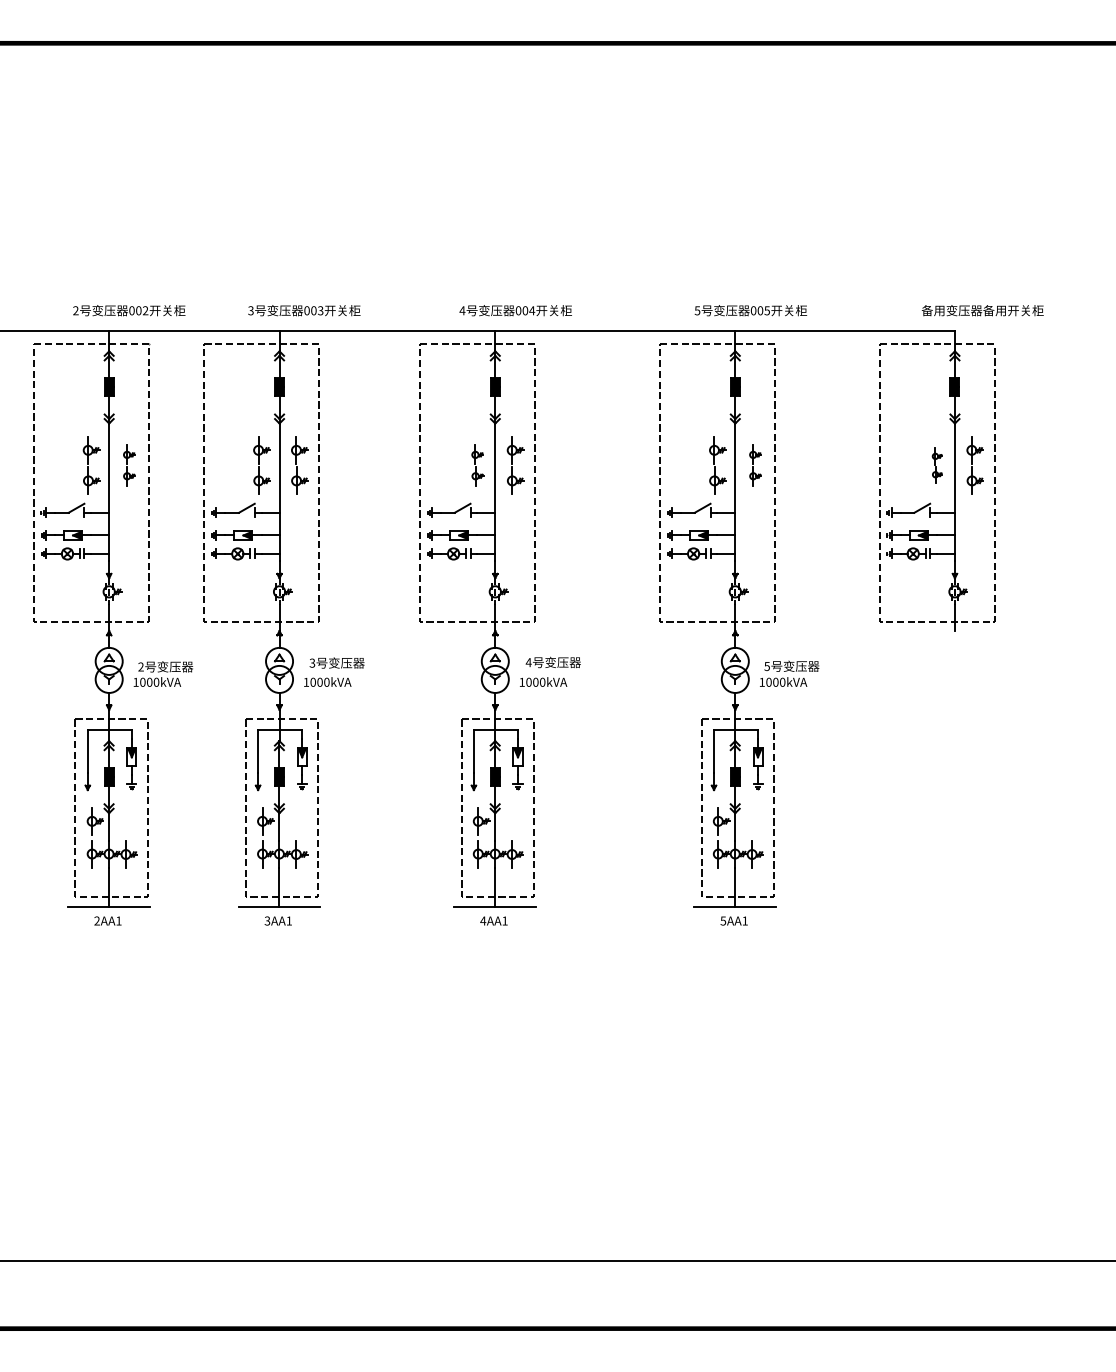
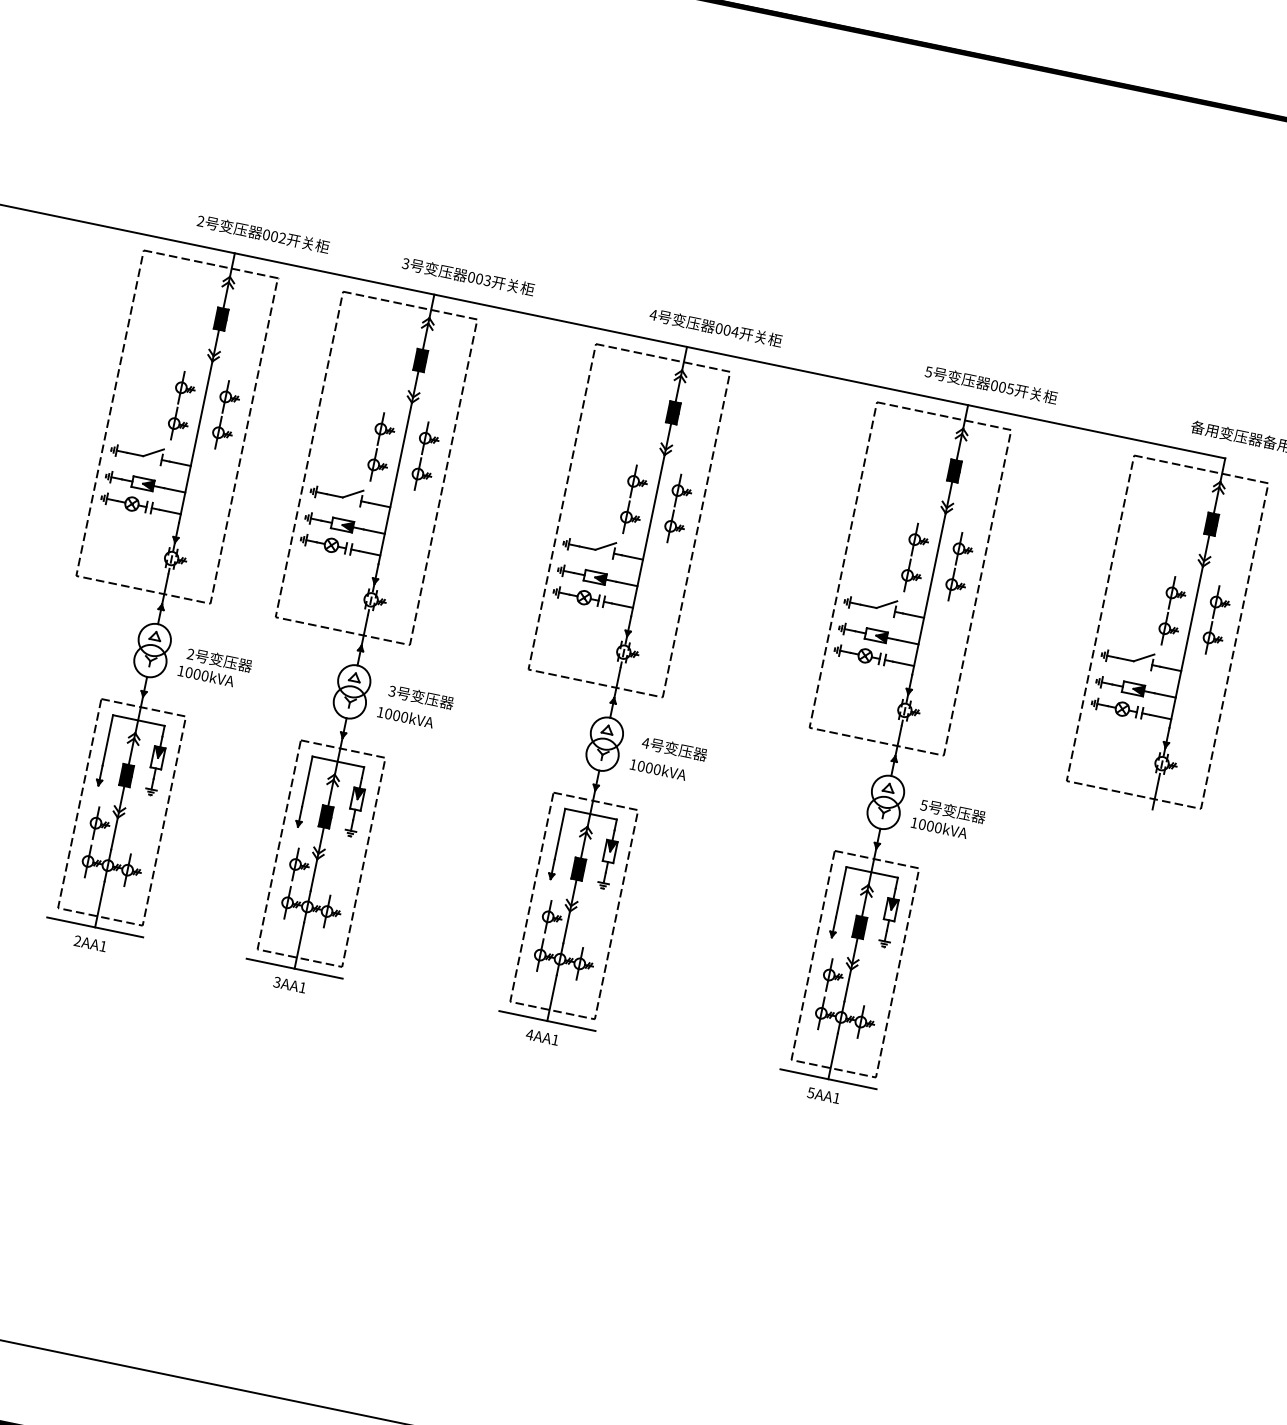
part: (129, 465) -> (226, 415), size x1.43
part: (477, 465) -> (633, 499), size x1.43
part: (755, 465) -> (959, 567), size x1.43
part: (937, 465) -> (1172, 611), size x1.67

